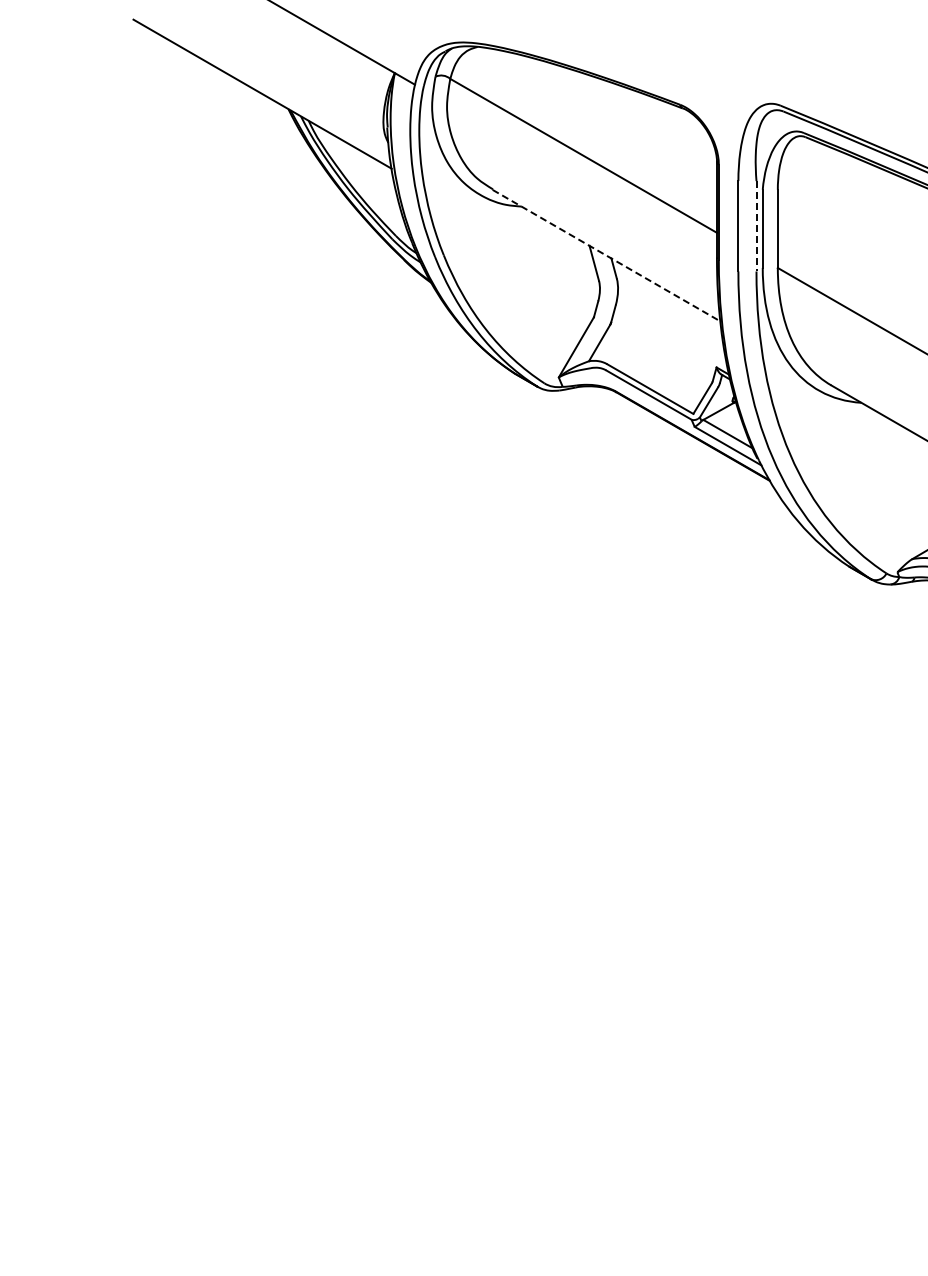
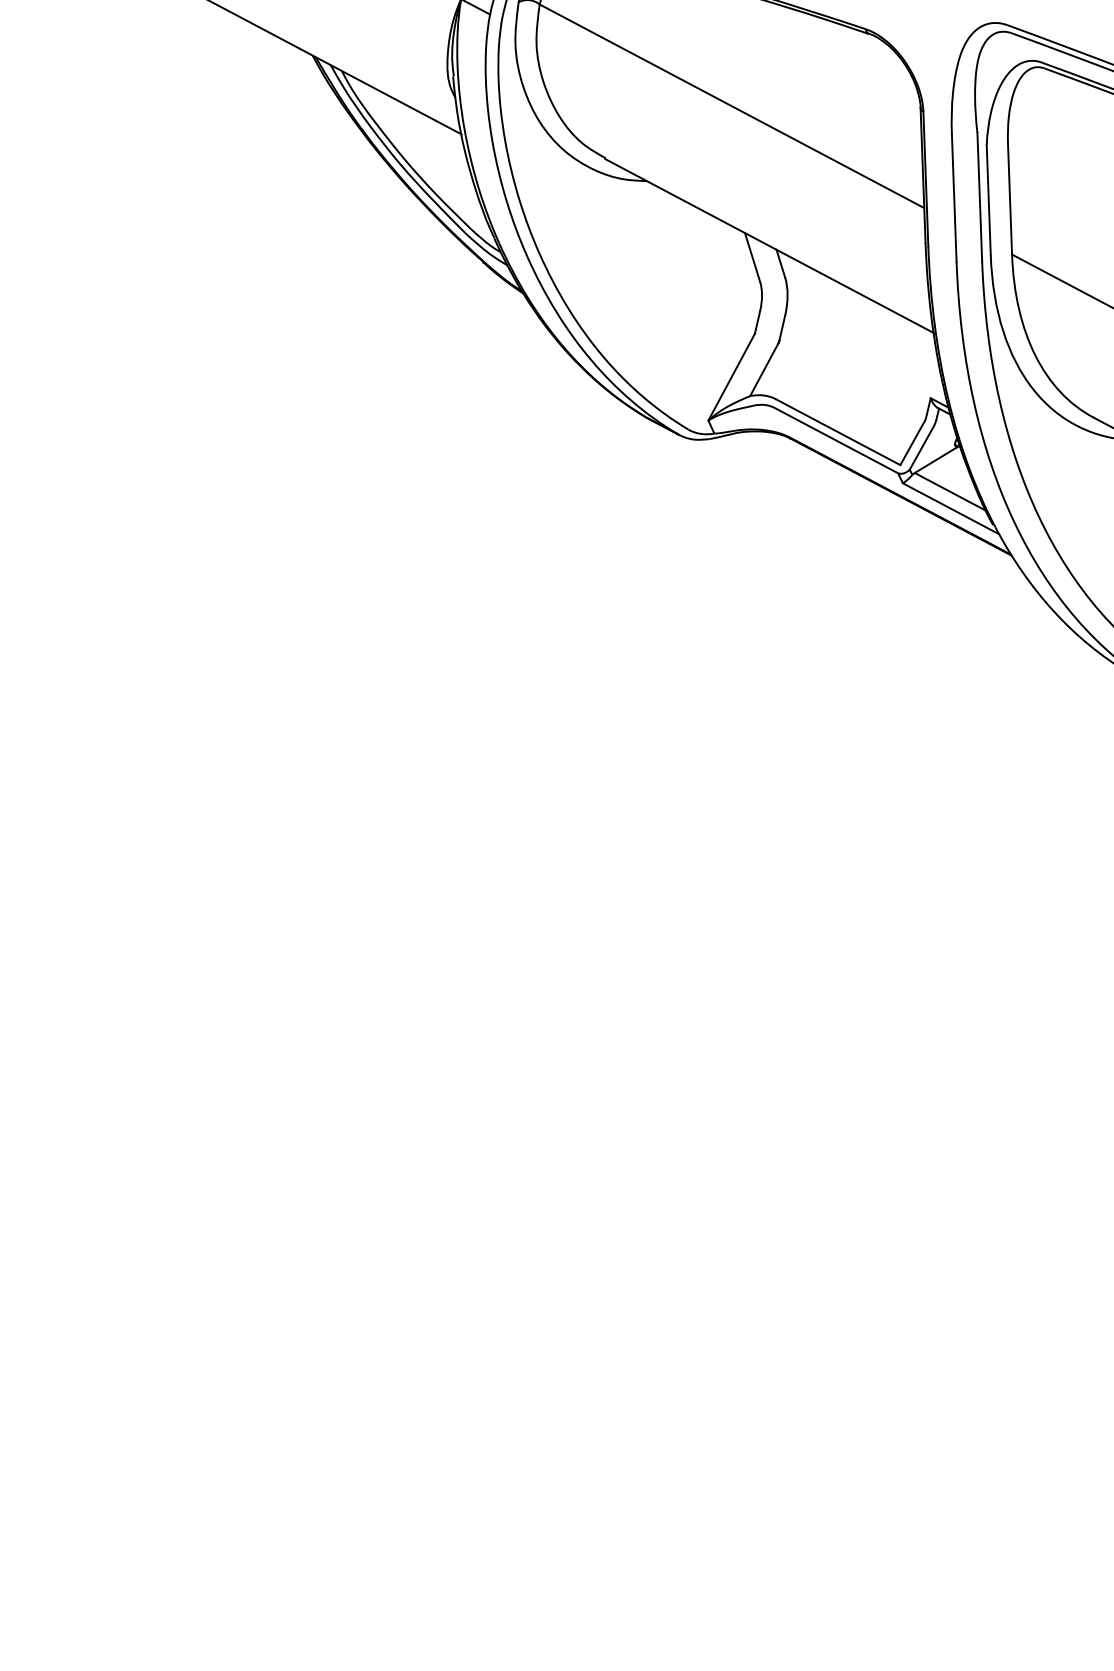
line: (756, 226) -> (979, 197), dashed -> solid
line: (606, 255) -> (769, 245), dashed -> solid

